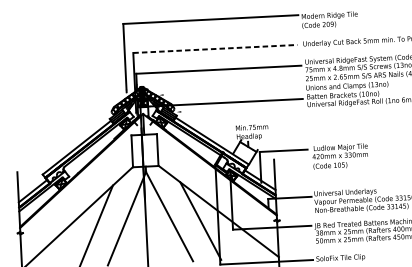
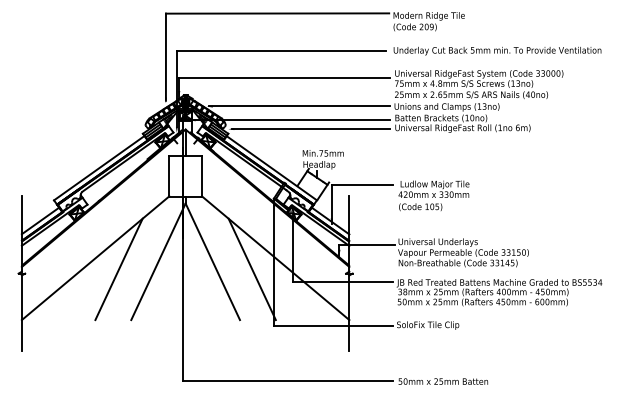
line: (215, 49) -> (281, 51), dashed -> solid
line: (231, 91) -> (299, 106), added
line: (241, 109) -> (310, 129), added

